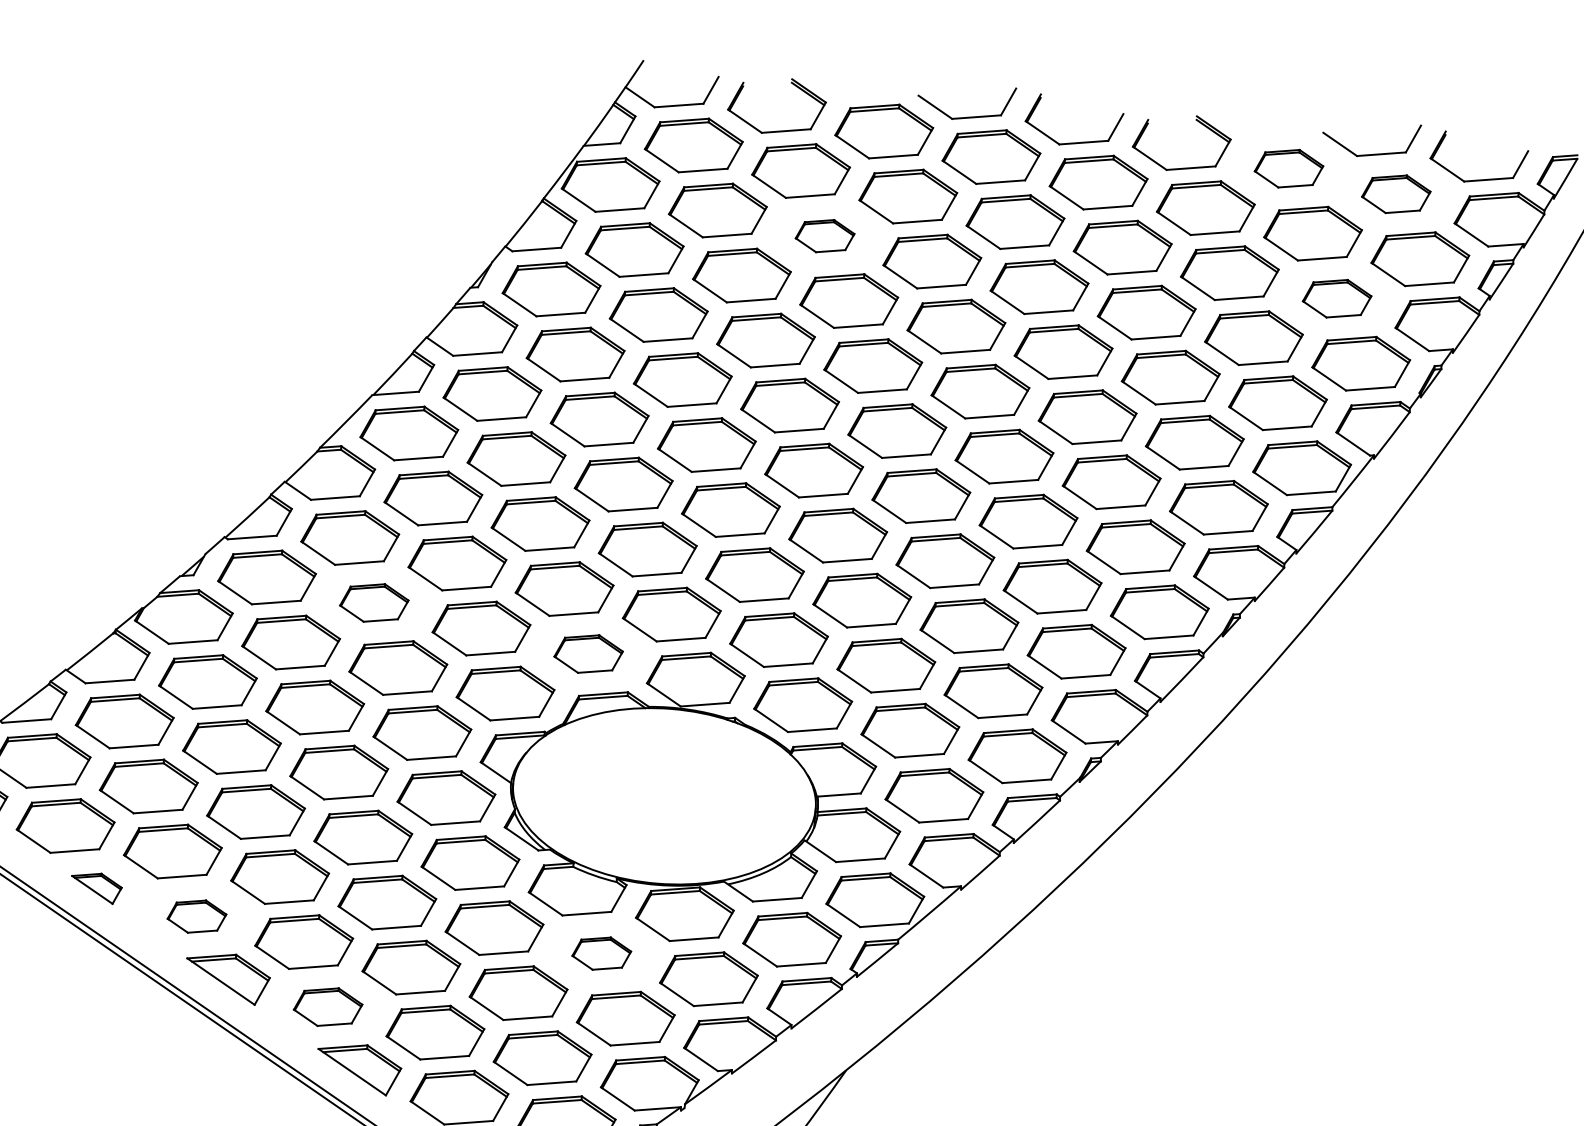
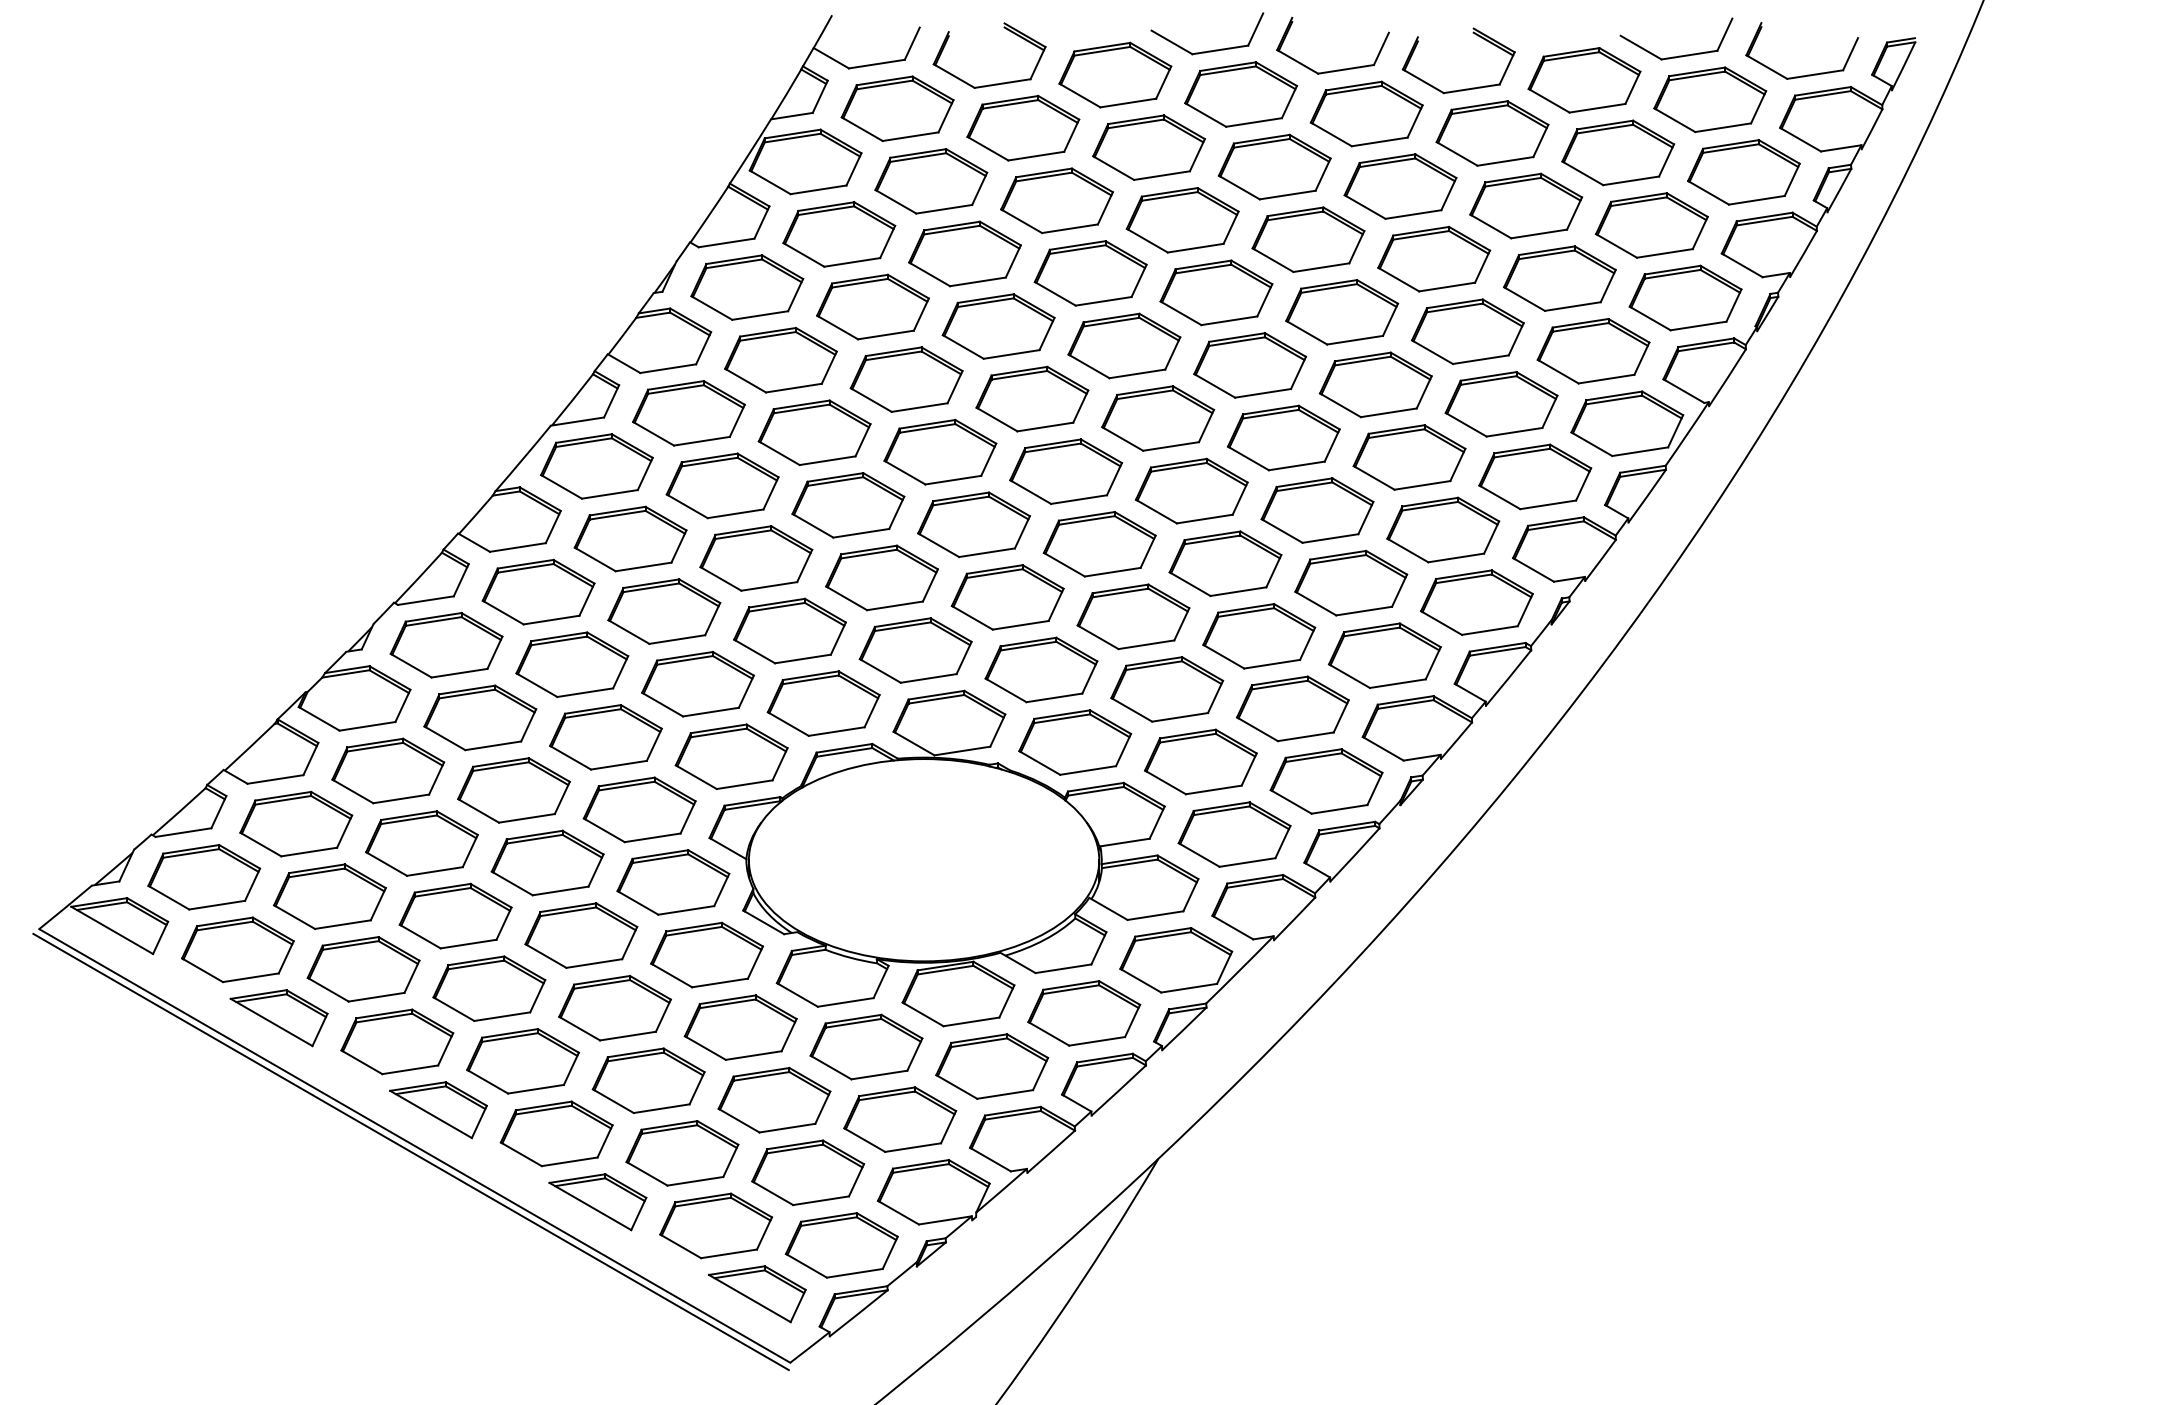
part: (1289, 168) -> (1584, 80), size x1.43
part: (1396, 194) -> (1710, 99), size x1.43
part: (824, 235) -> (1056, 200), size x1.67
part: (1336, 298) -> (1651, 225), size x1.43
part: (374, 602) -> (572, 664), size x1.43
part: (588, 653) -> (823, 703), size x1.43
part: (95, 888) -> (278, 1018), size x1.67
part: (197, 916) -> (397, 1041), size x1.67
part: (601, 953) -> (866, 1046), size x1.67
part: (328, 1006) -> (556, 1133), size x1.43

